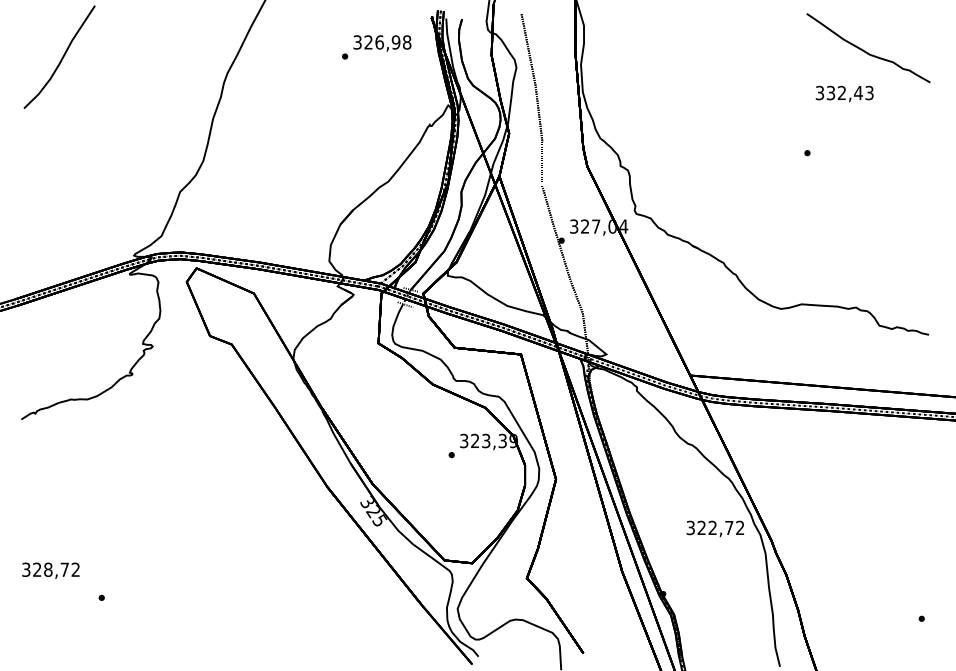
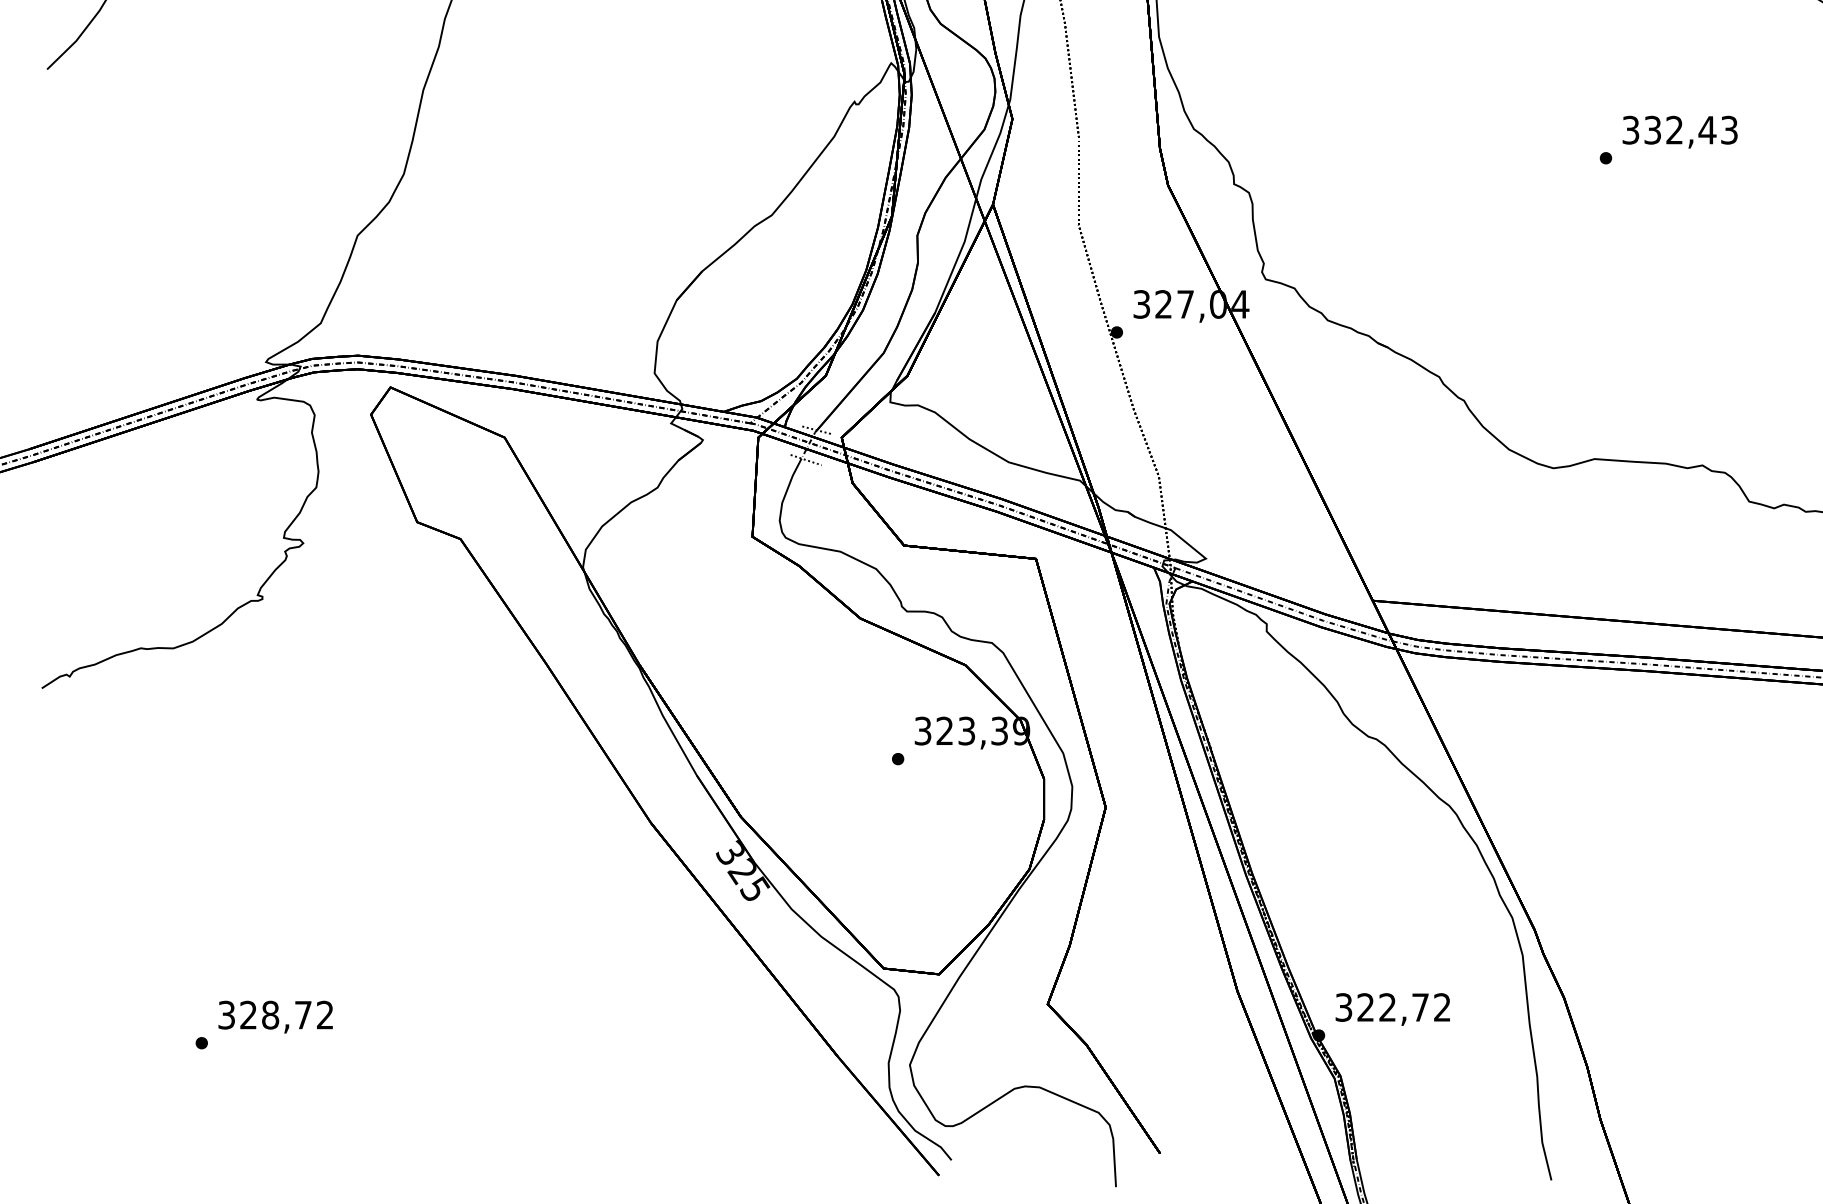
text: (844, 93) -> (1679, 131), moved
text: (714, 528) -> (1391, 1008), moved
text: (50, 570) -> (274, 1016), moved

